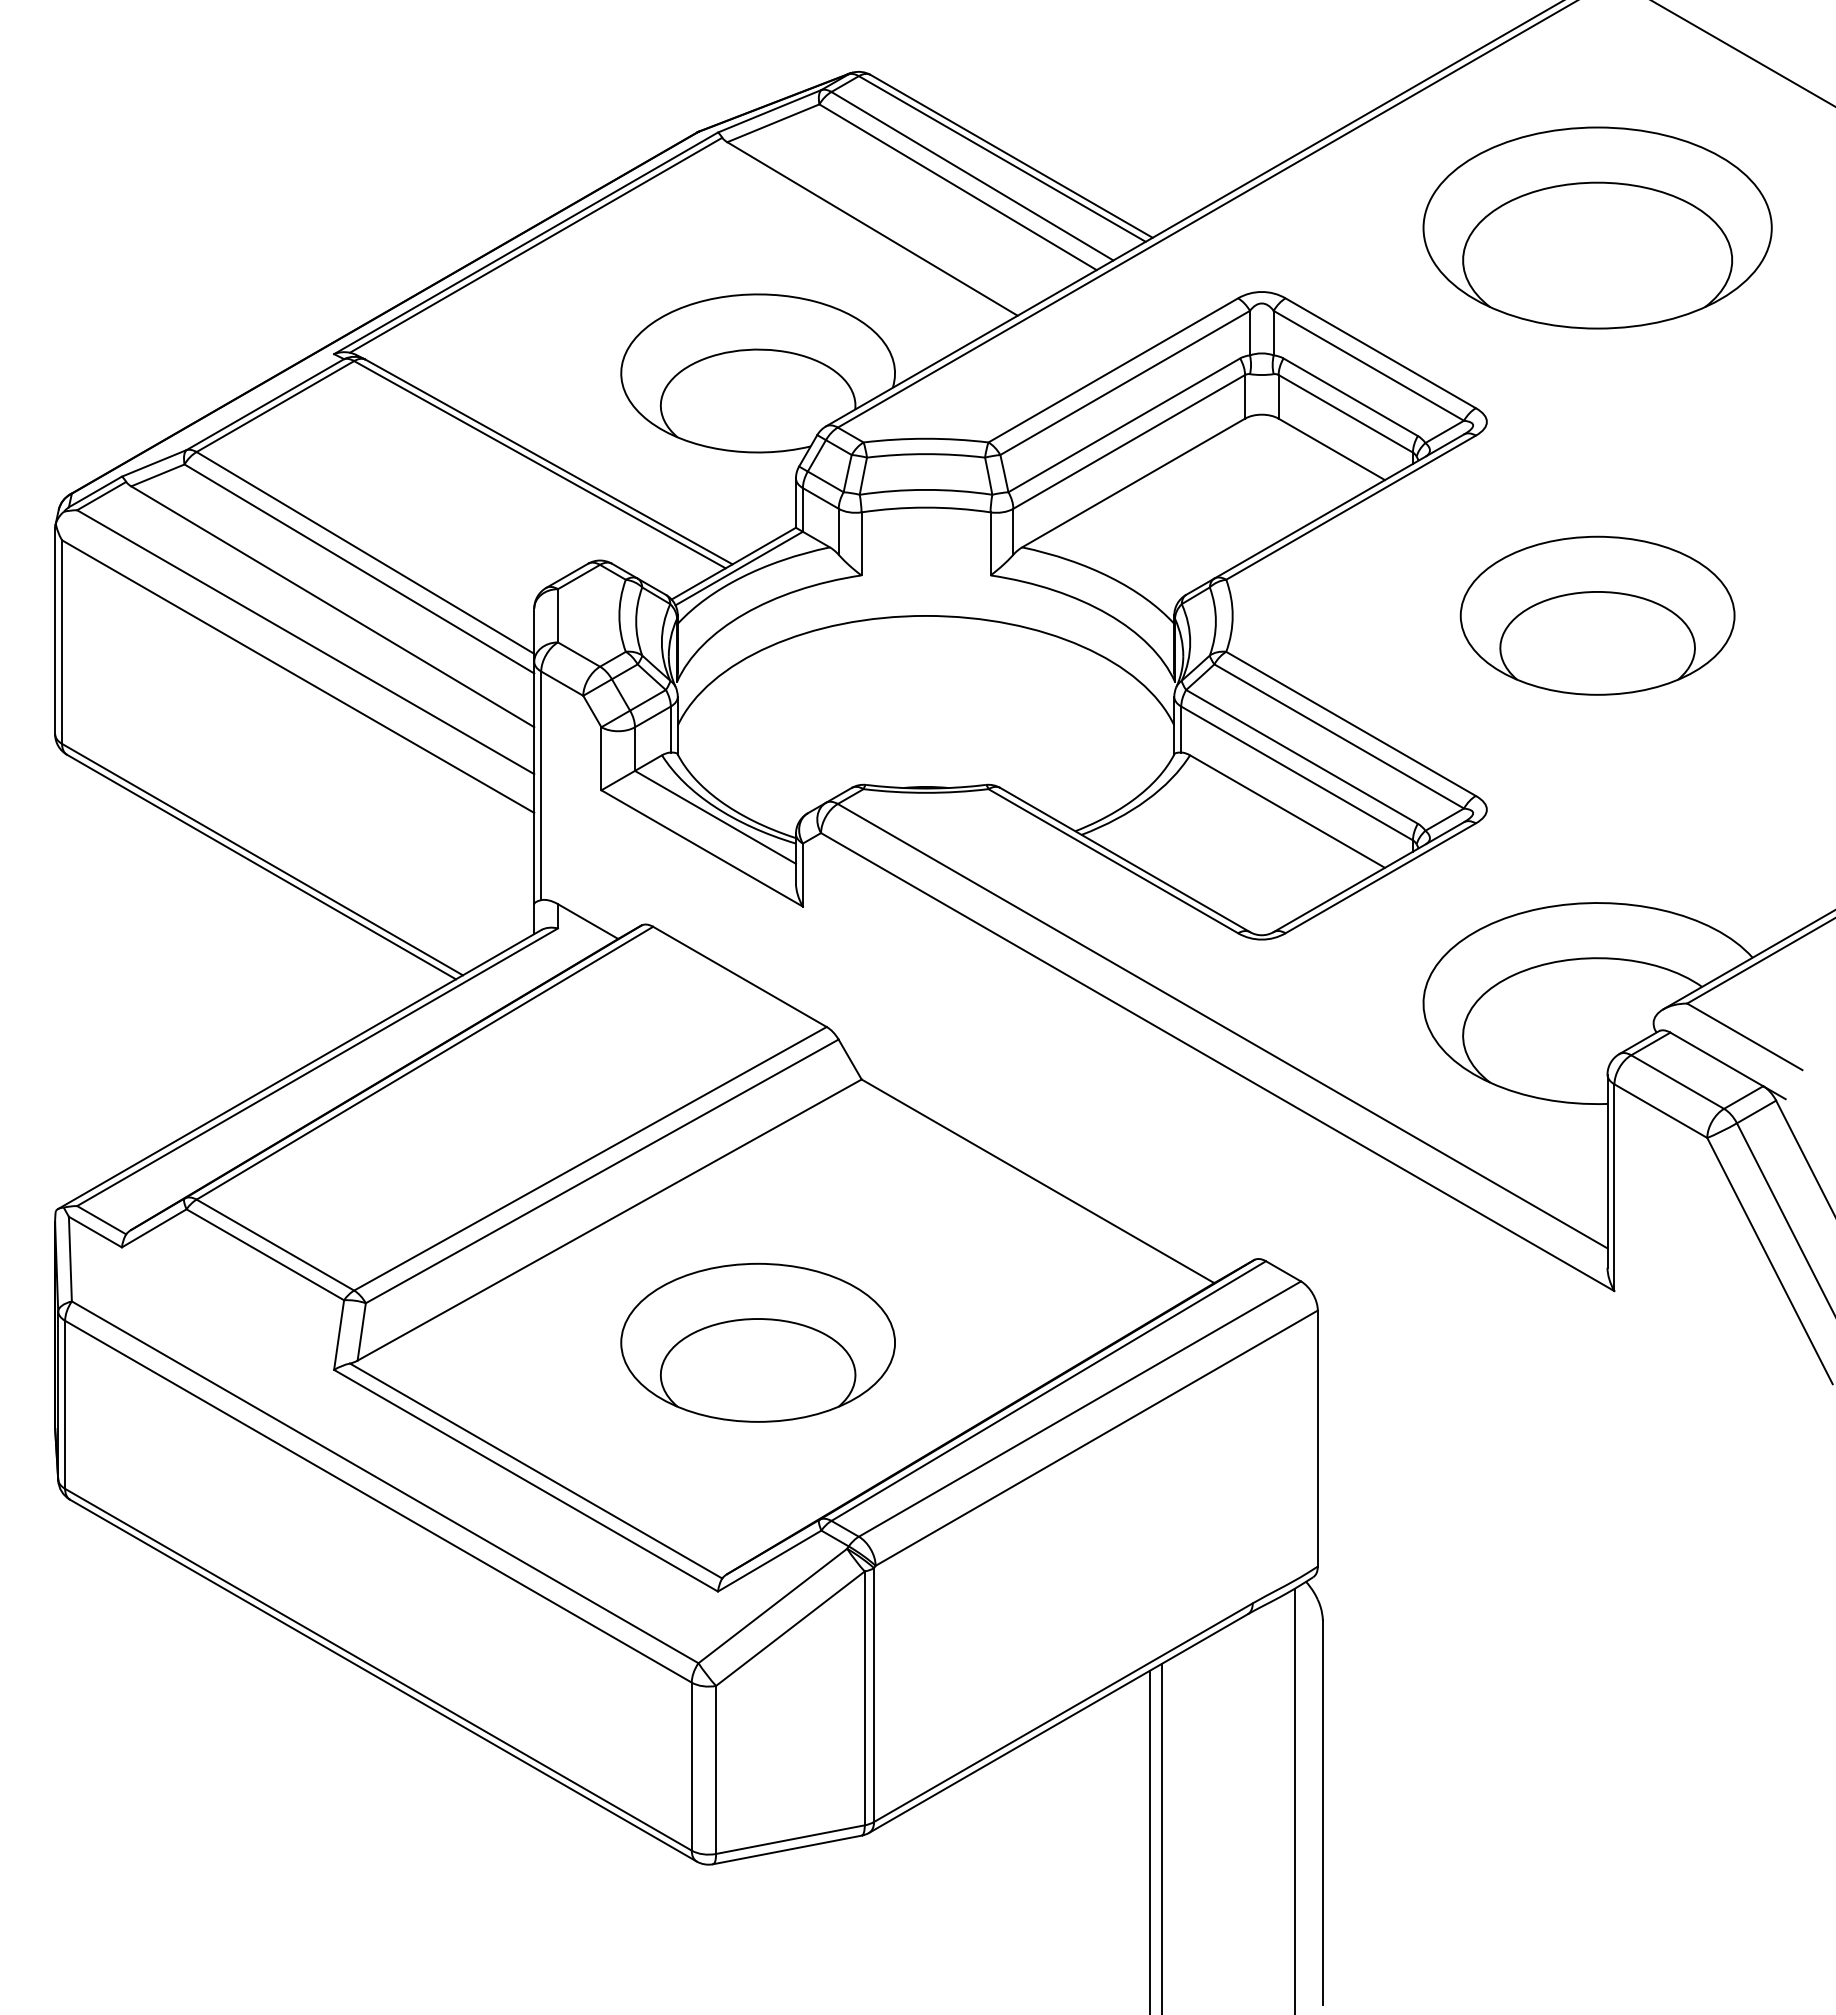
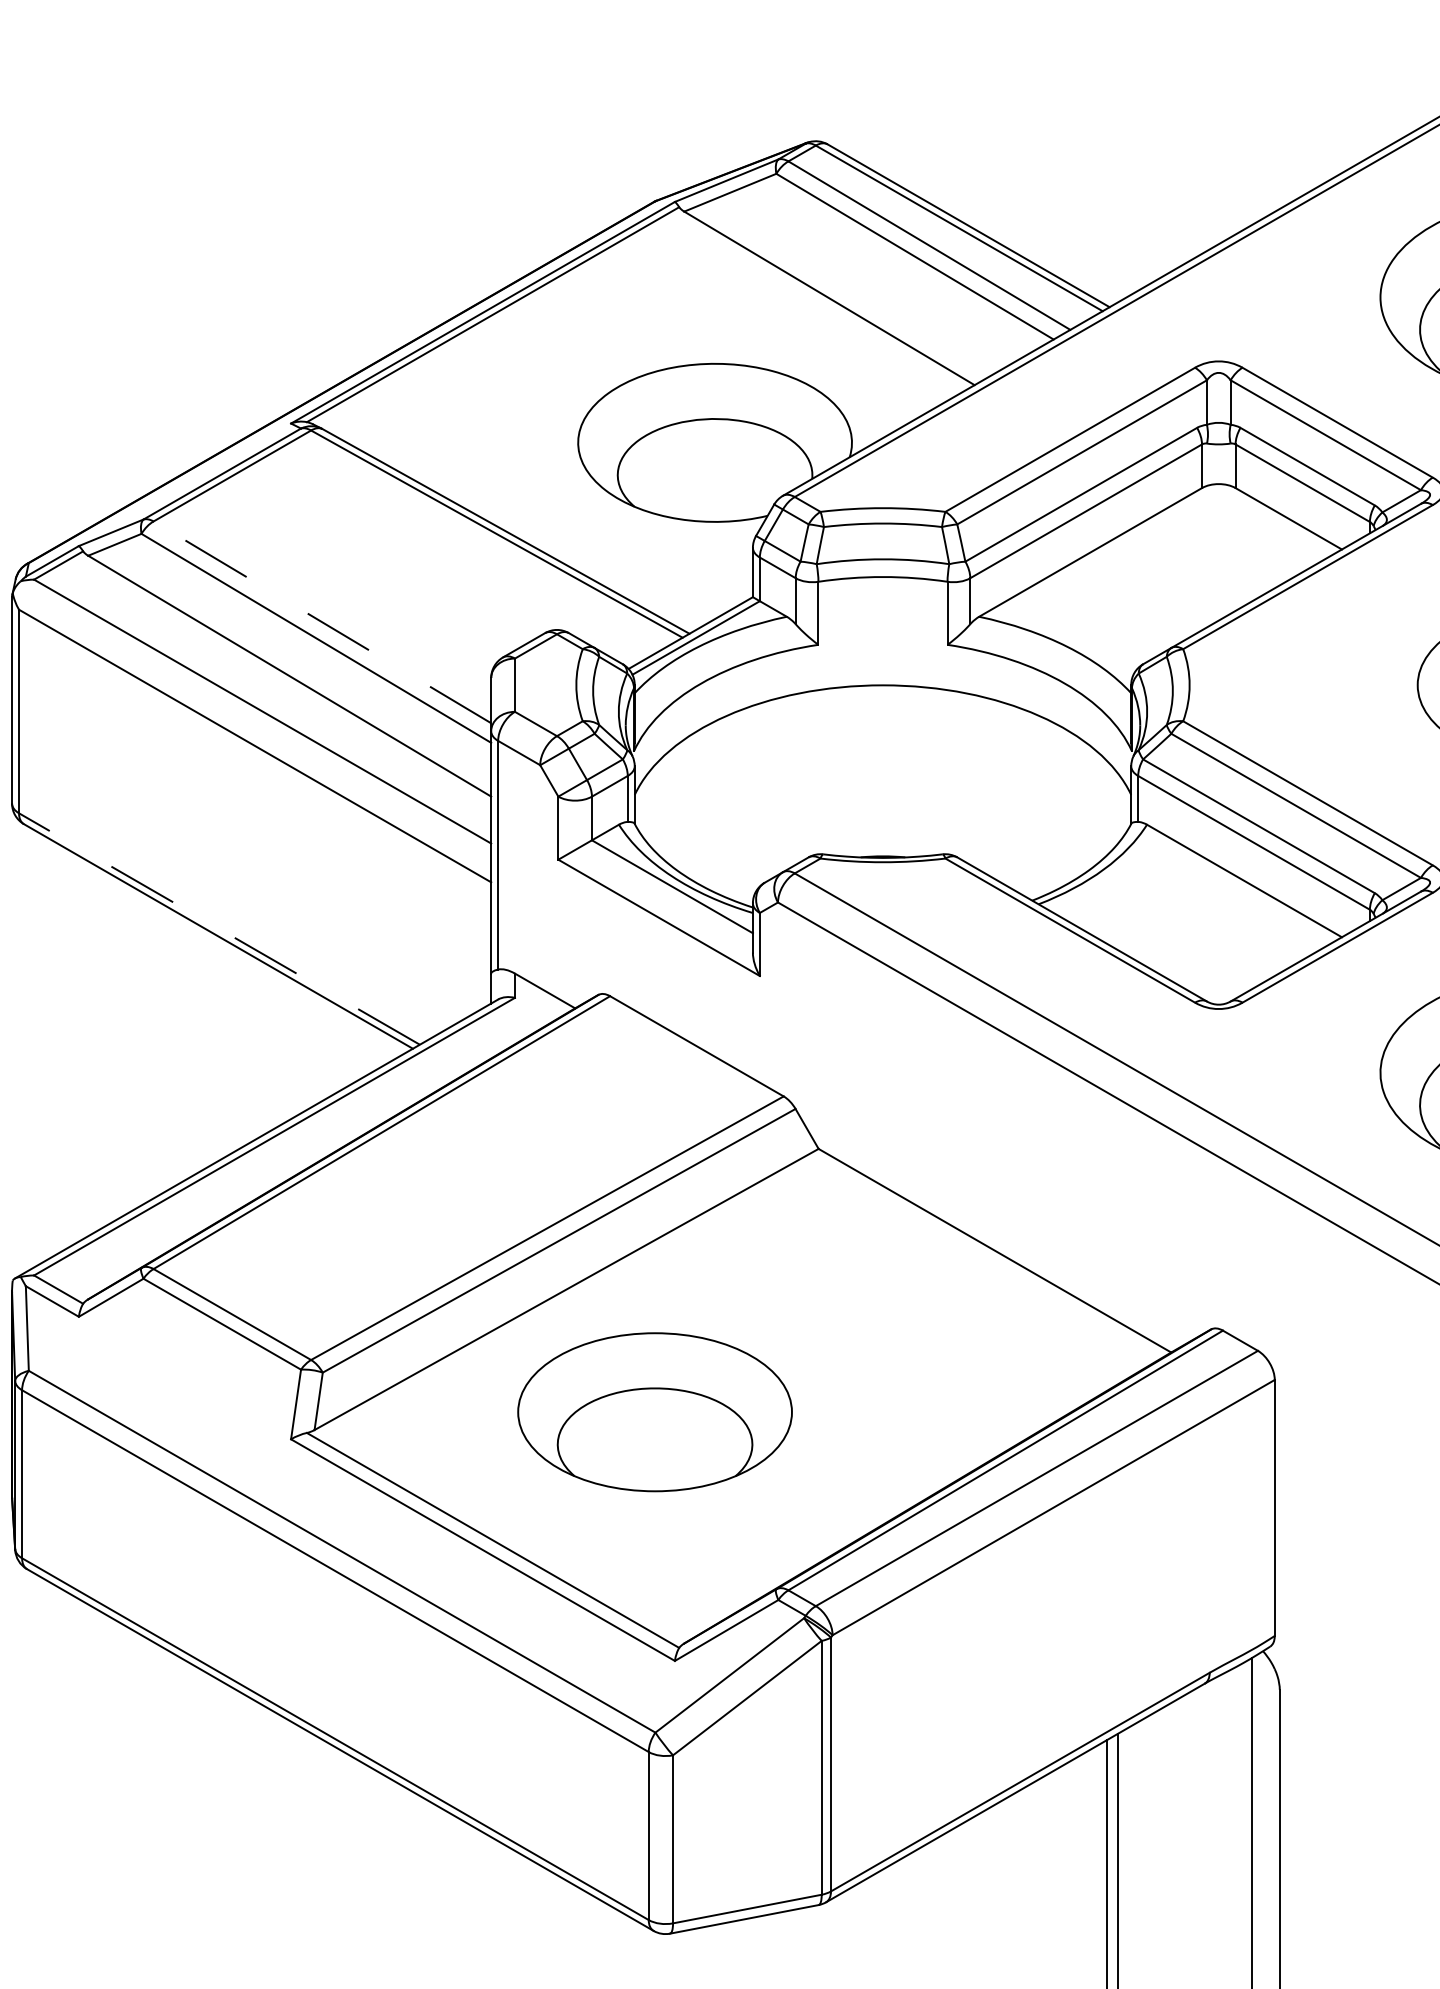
line: (365, 552) -> (322, 621), solid -> dashed
line: (262, 859) -> (219, 928), solid -> dashed
part: (757, 1342) -> (654, 1411), moved

